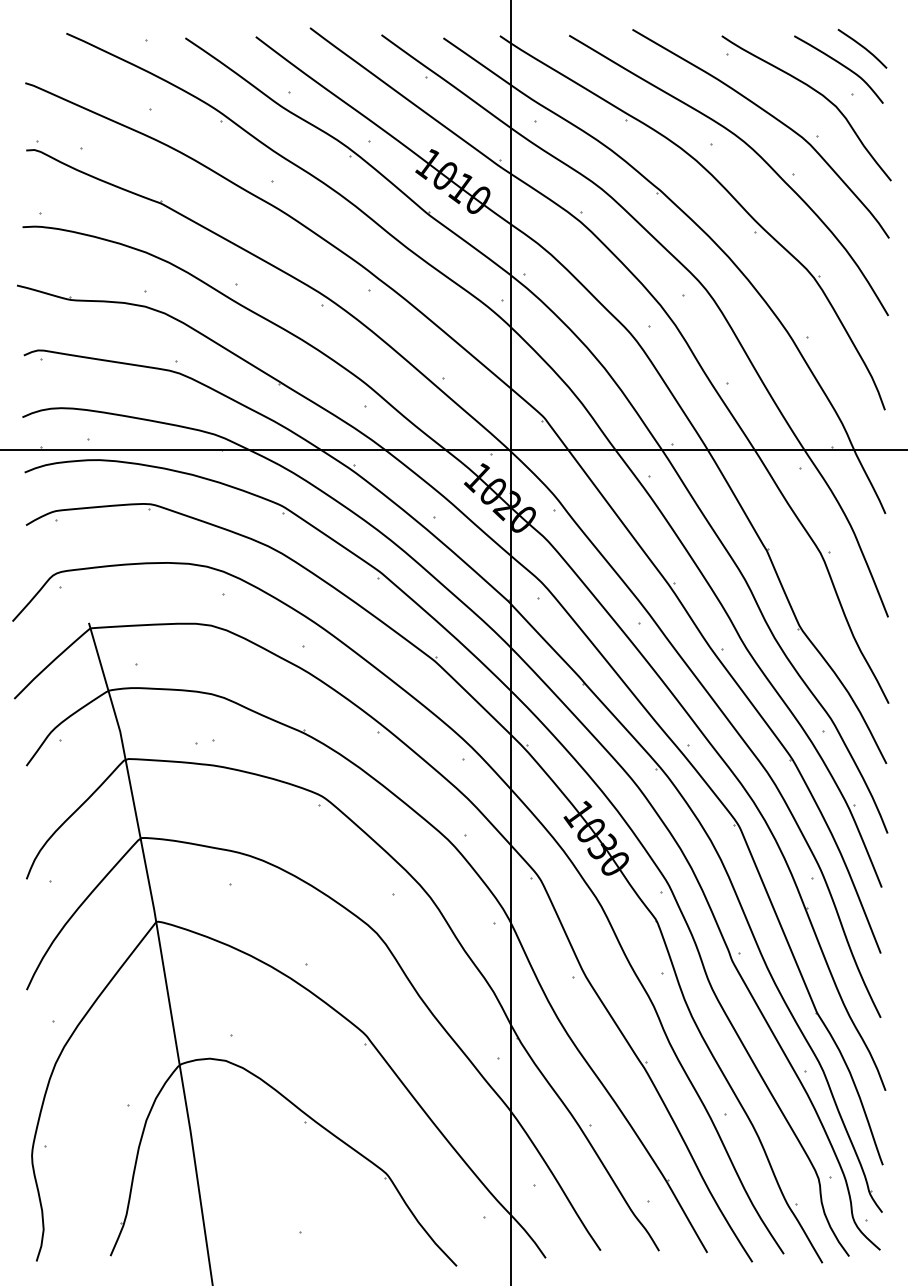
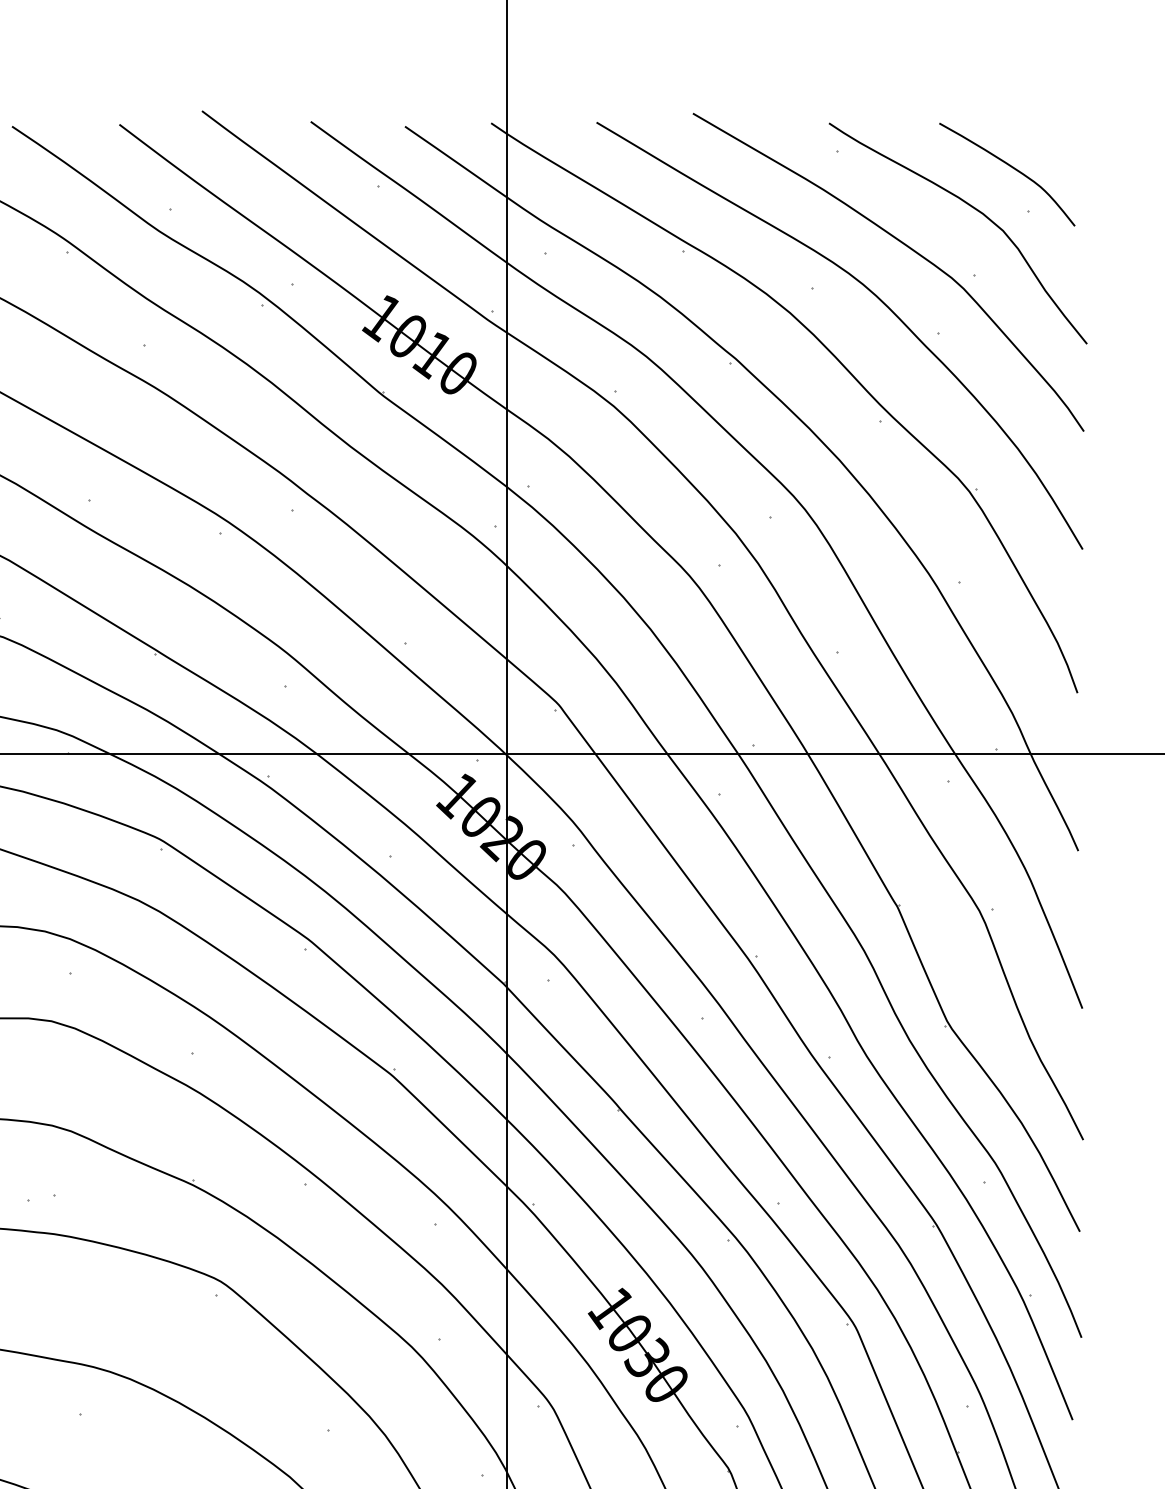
curve: (862, 47) -> (1043, 140), removed

